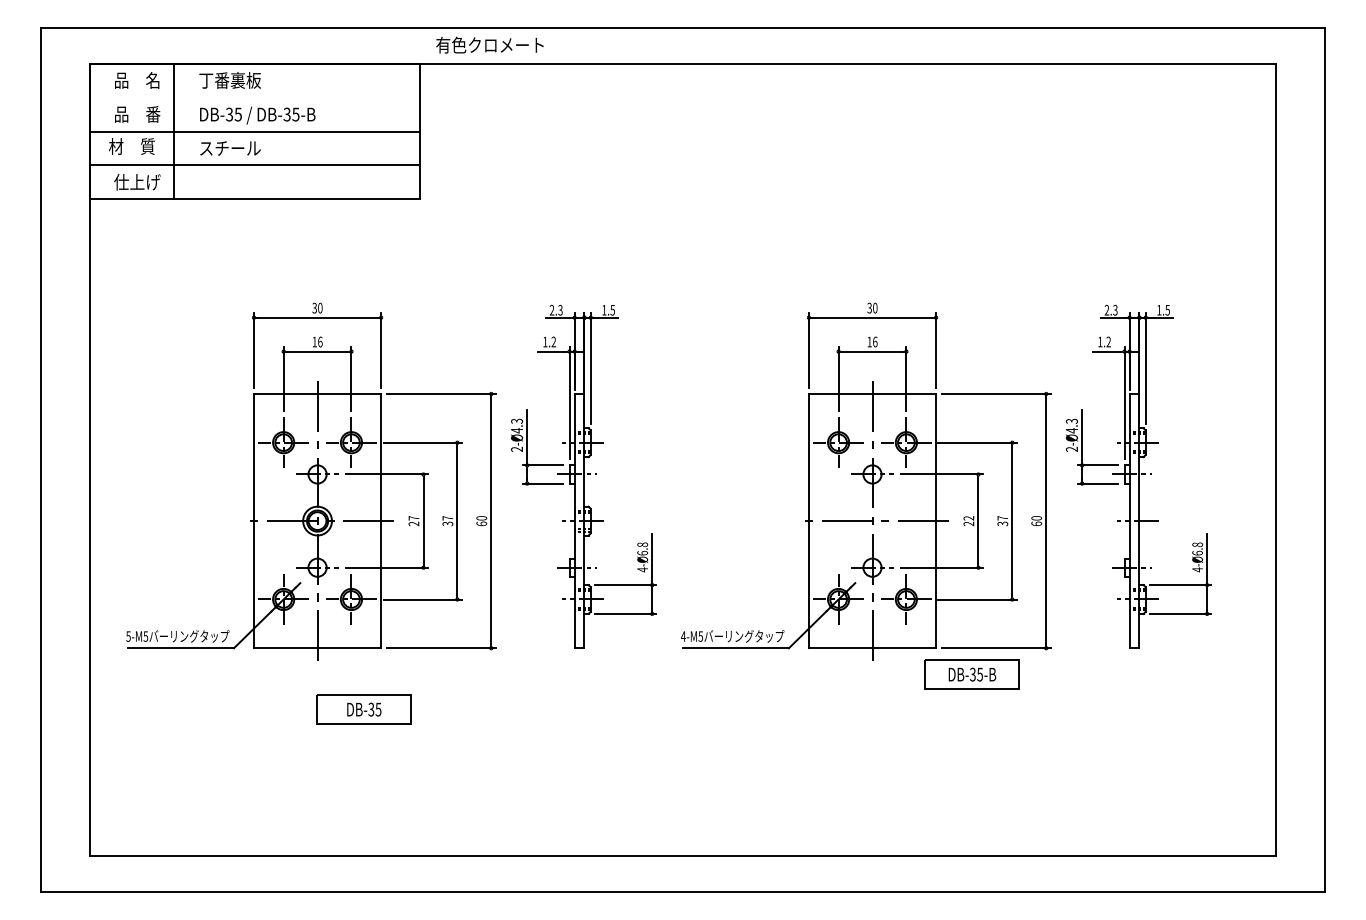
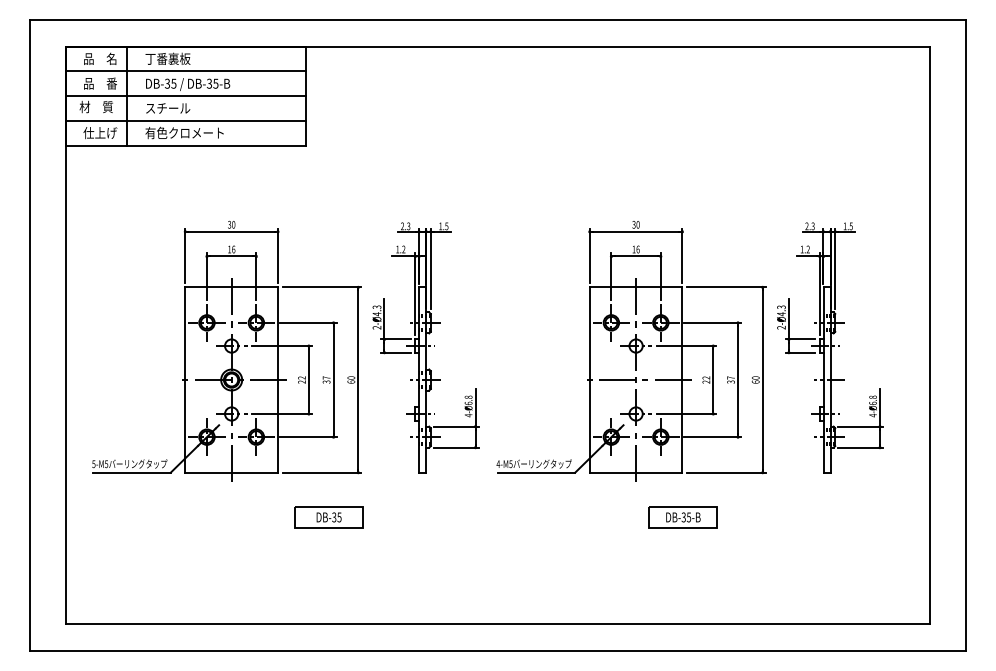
text: (489, 44) -> (184, 132), moved
line: (254, 97) -> (185, 71), added
text: (413, 518) -> (301, 378), 27 -> 22
part: (971, 674) -> (682, 517), moved
part: (363, 709) -> (328, 517), moved

